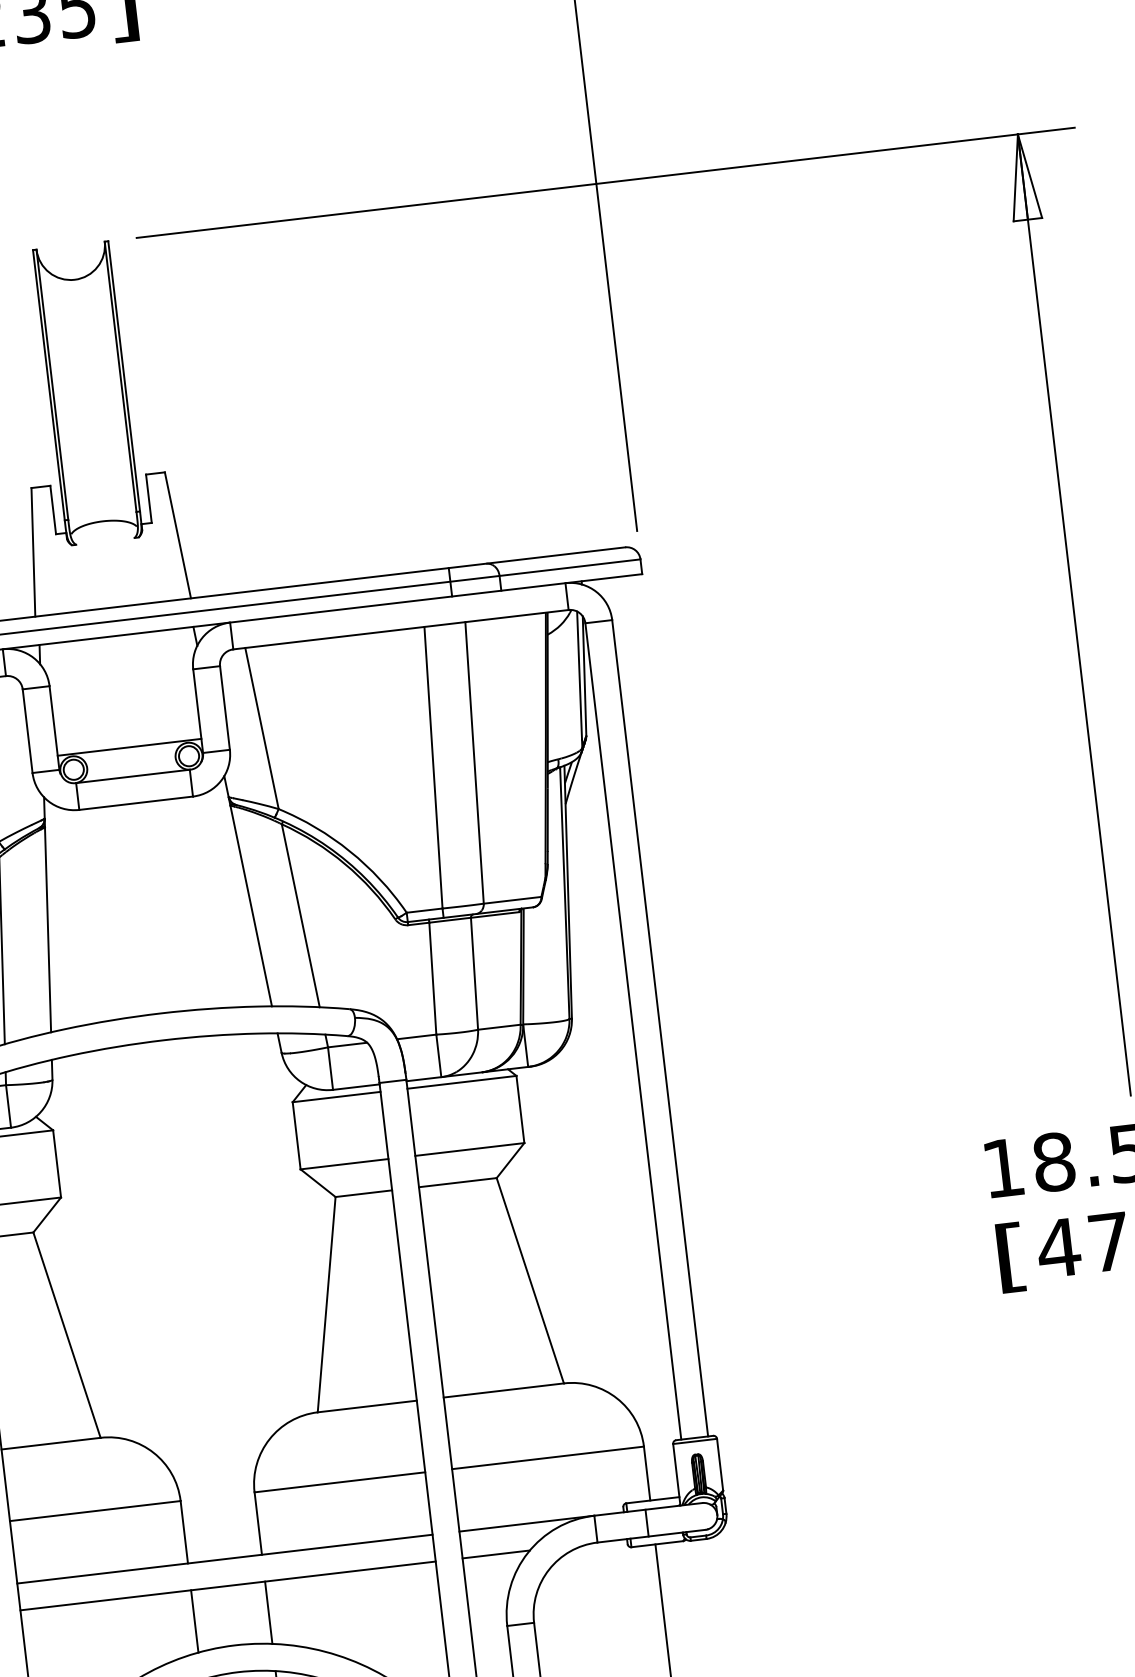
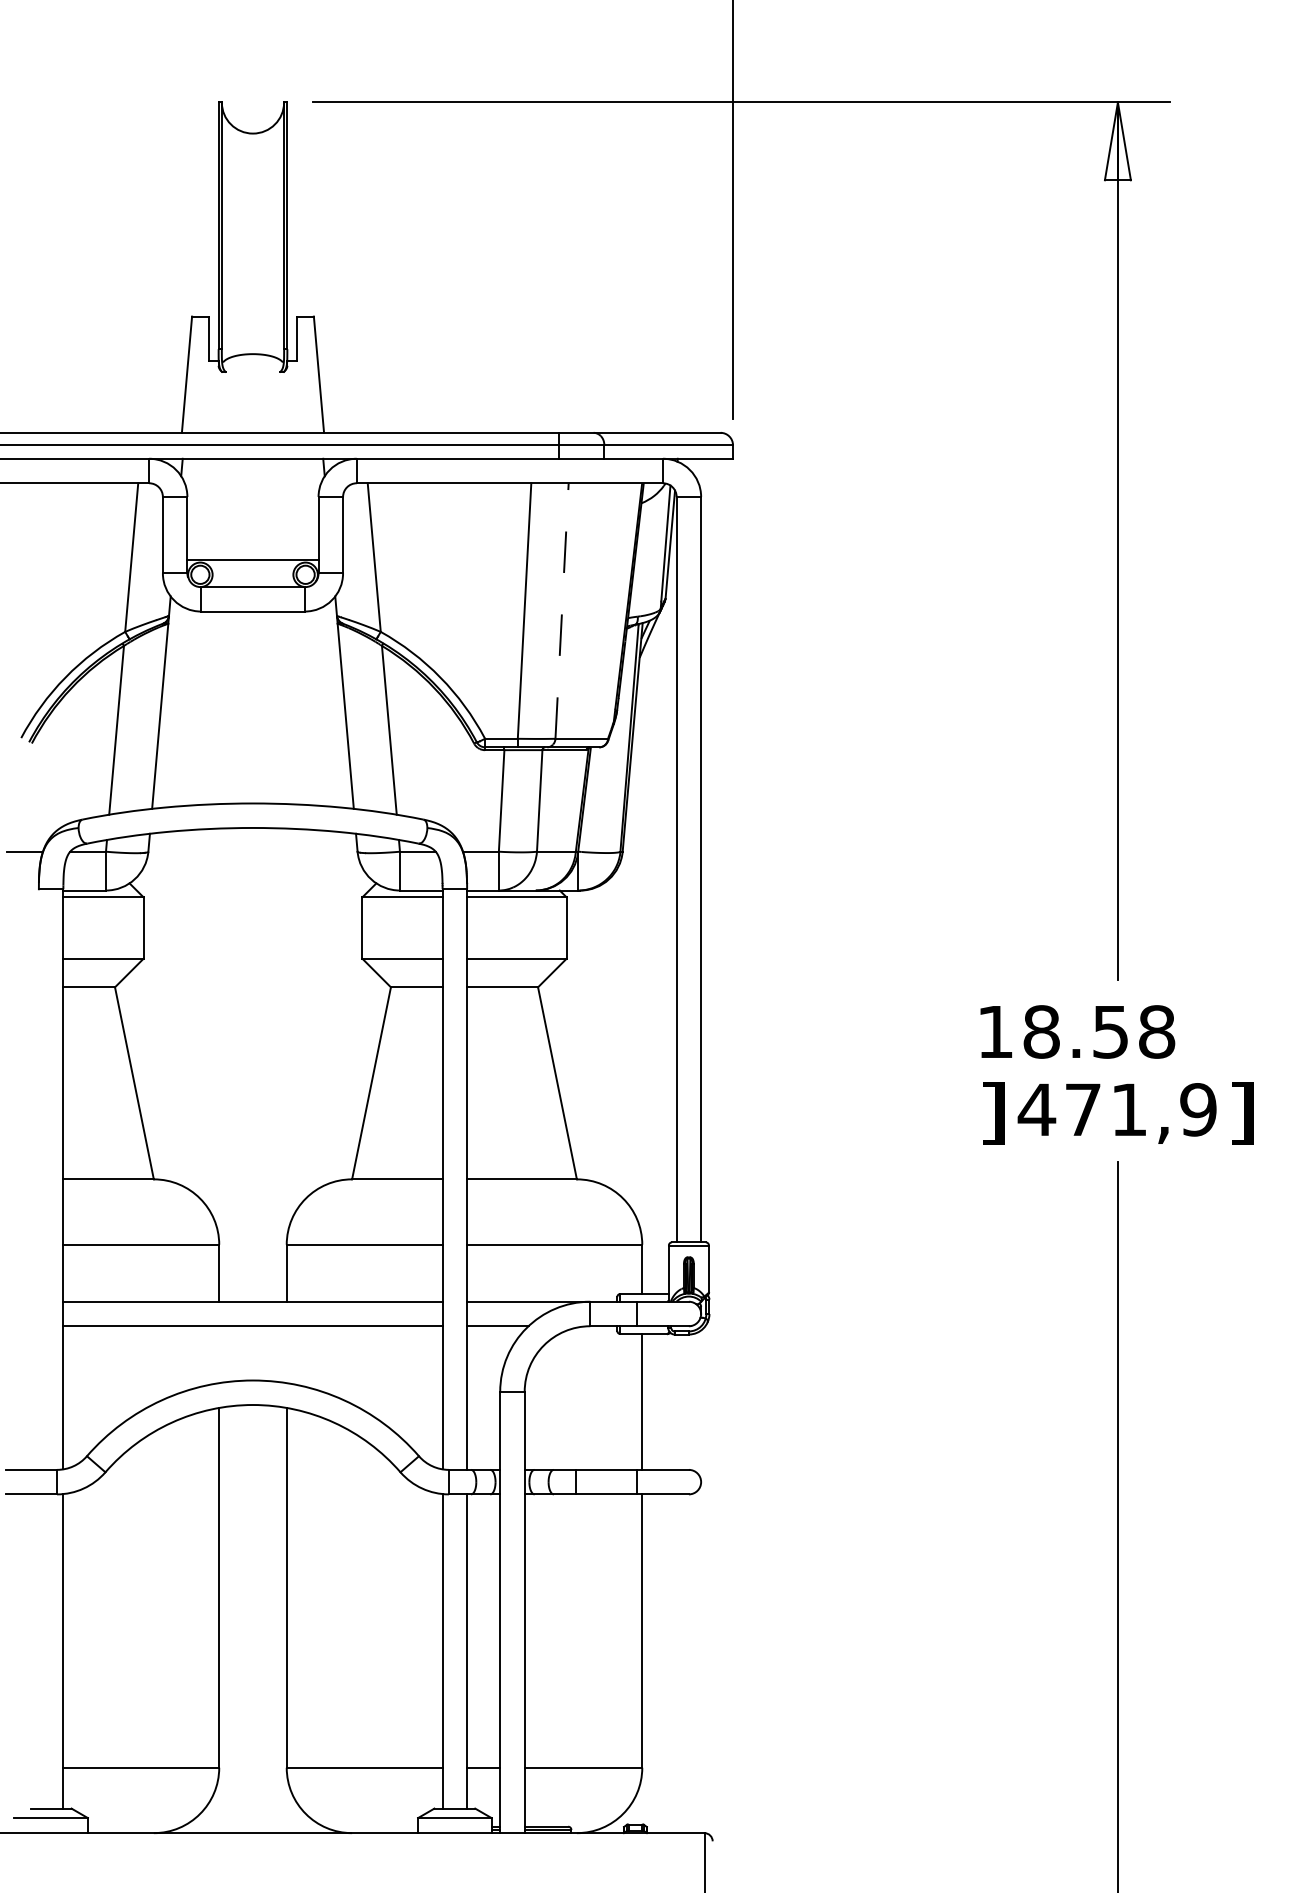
line: (475, 763) -> (562, 611), solid -> dashed
text: (1011, 1257) -> (993, 1113), [ -> ]
line: (268, 1612) -> (286, 1354), removed
line: (195, 1621) -> (219, 1354), removed

